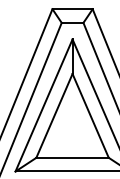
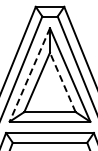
line: (43, 106) -> (29, 75), solid -> dashed
line: (90, 114) -> (62, 81), solid -> dashed

